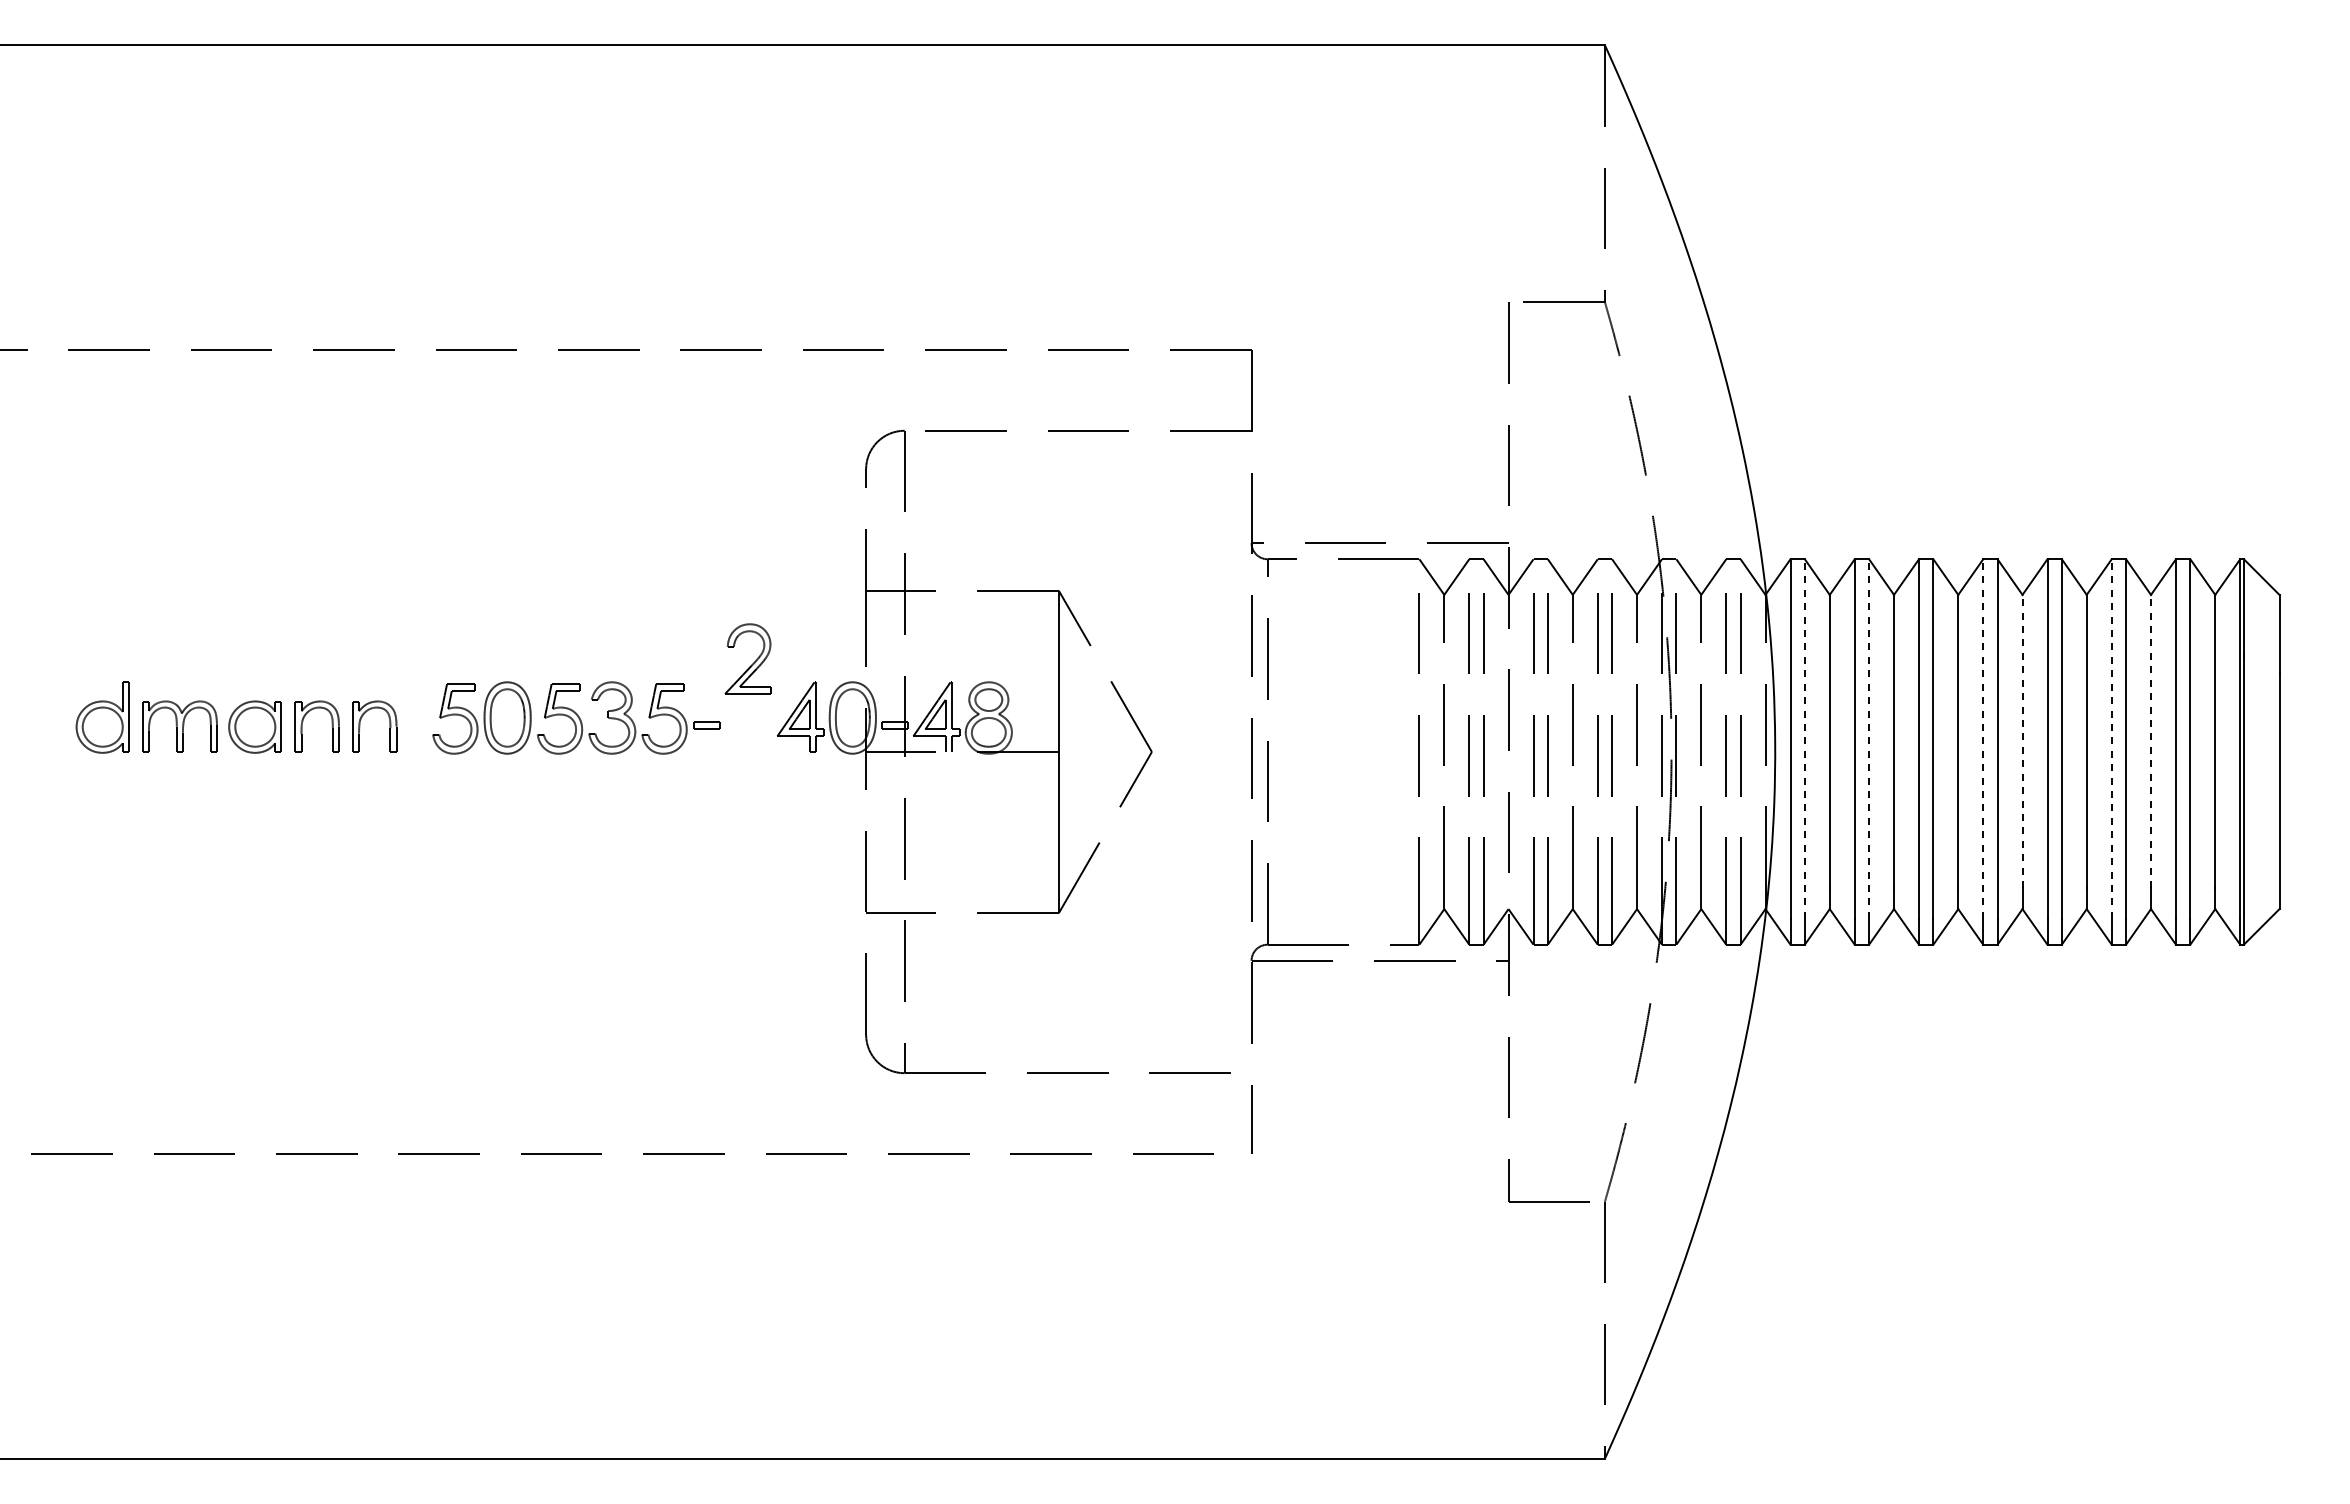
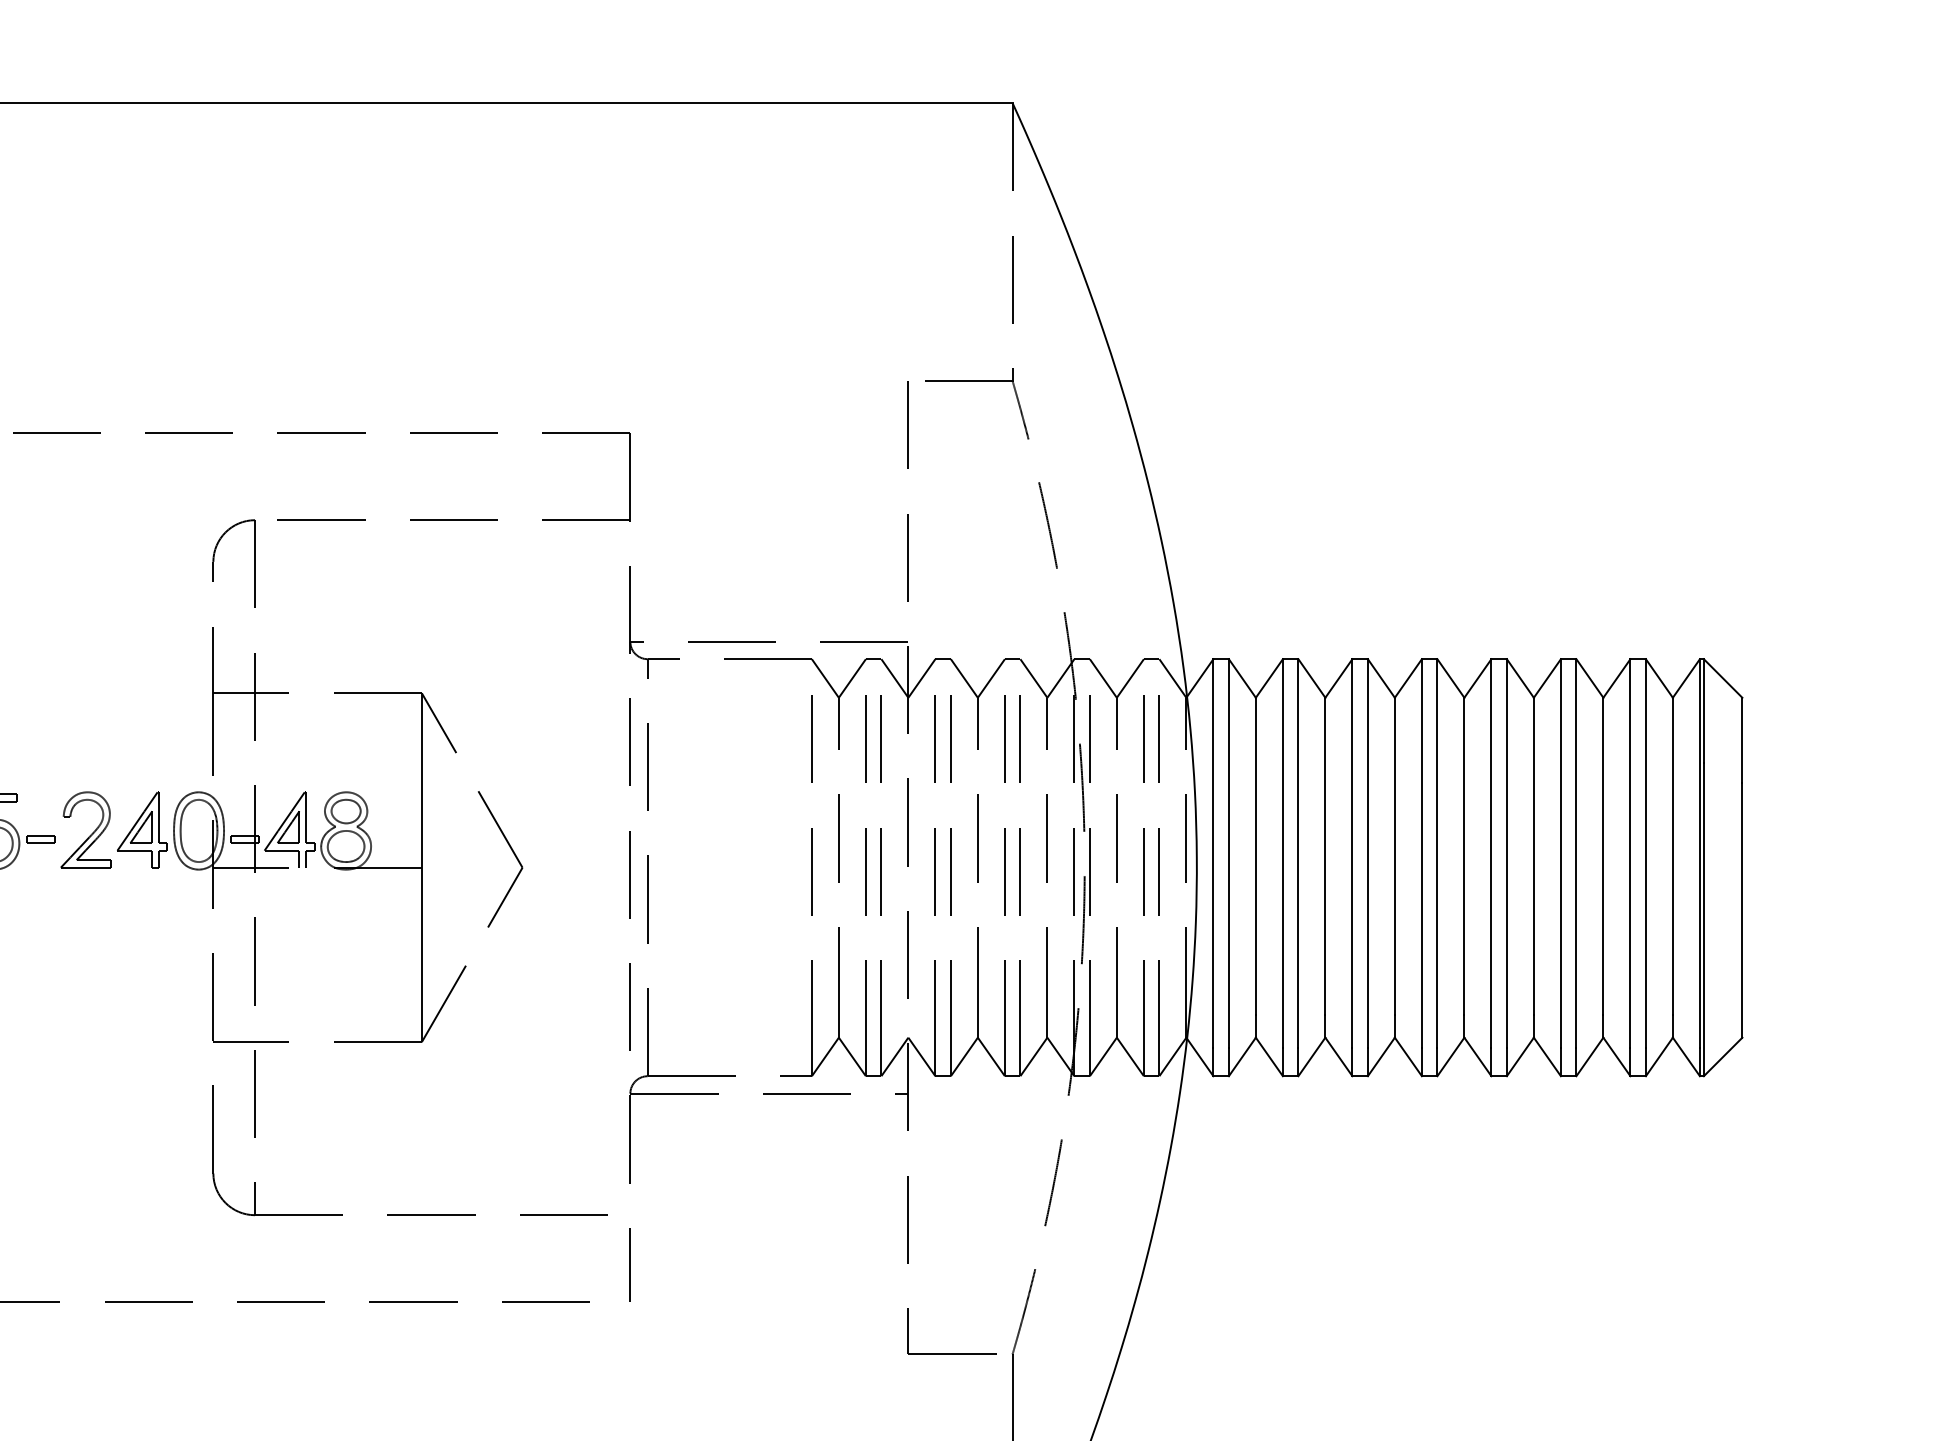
part: (752, 663) -> (90, 834), moved
line: (1804, 739) -> (1228, 854), dashed -> solid
line: (1869, 739) -> (1298, 854), dashed -> solid
line: (1983, 739) -> (1422, 854), dashed -> solid
line: (2111, 739) -> (1560, 854), dashed -> solid
line: (2022, 741) -> (1464, 856), dashed -> solid
line: (2151, 741) -> (1603, 856), dashed -> solid

